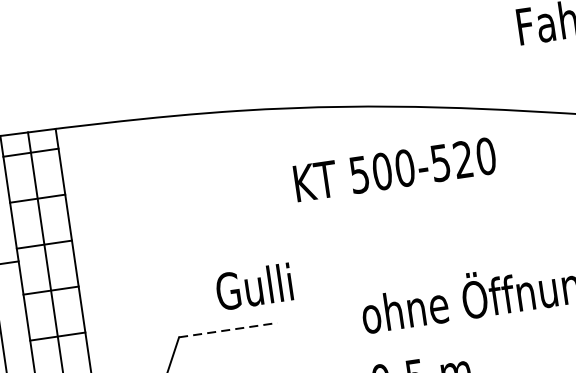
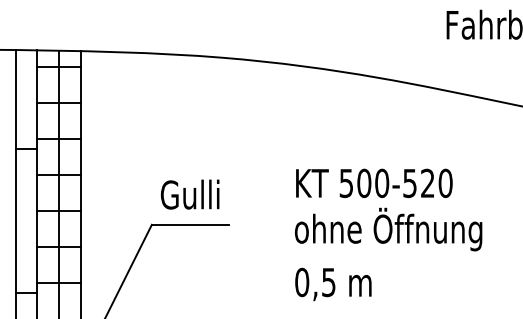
text: (395, 168) -> (374, 182), moved
text: (253, 286) -> (189, 194), moved
line: (228, 329) -> (190, 224), dashed -> solid

